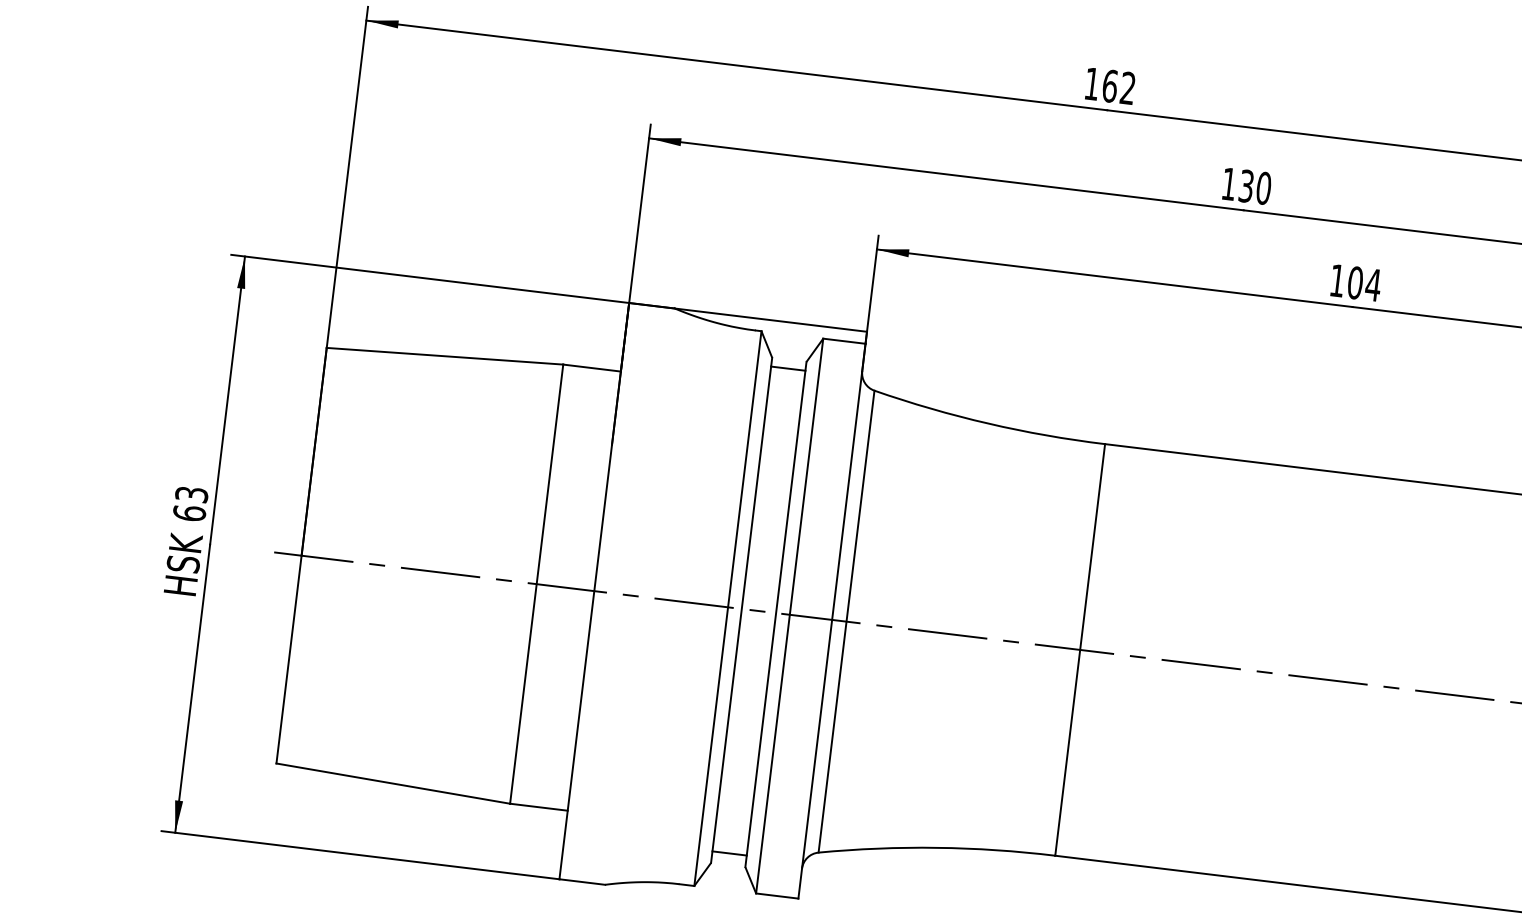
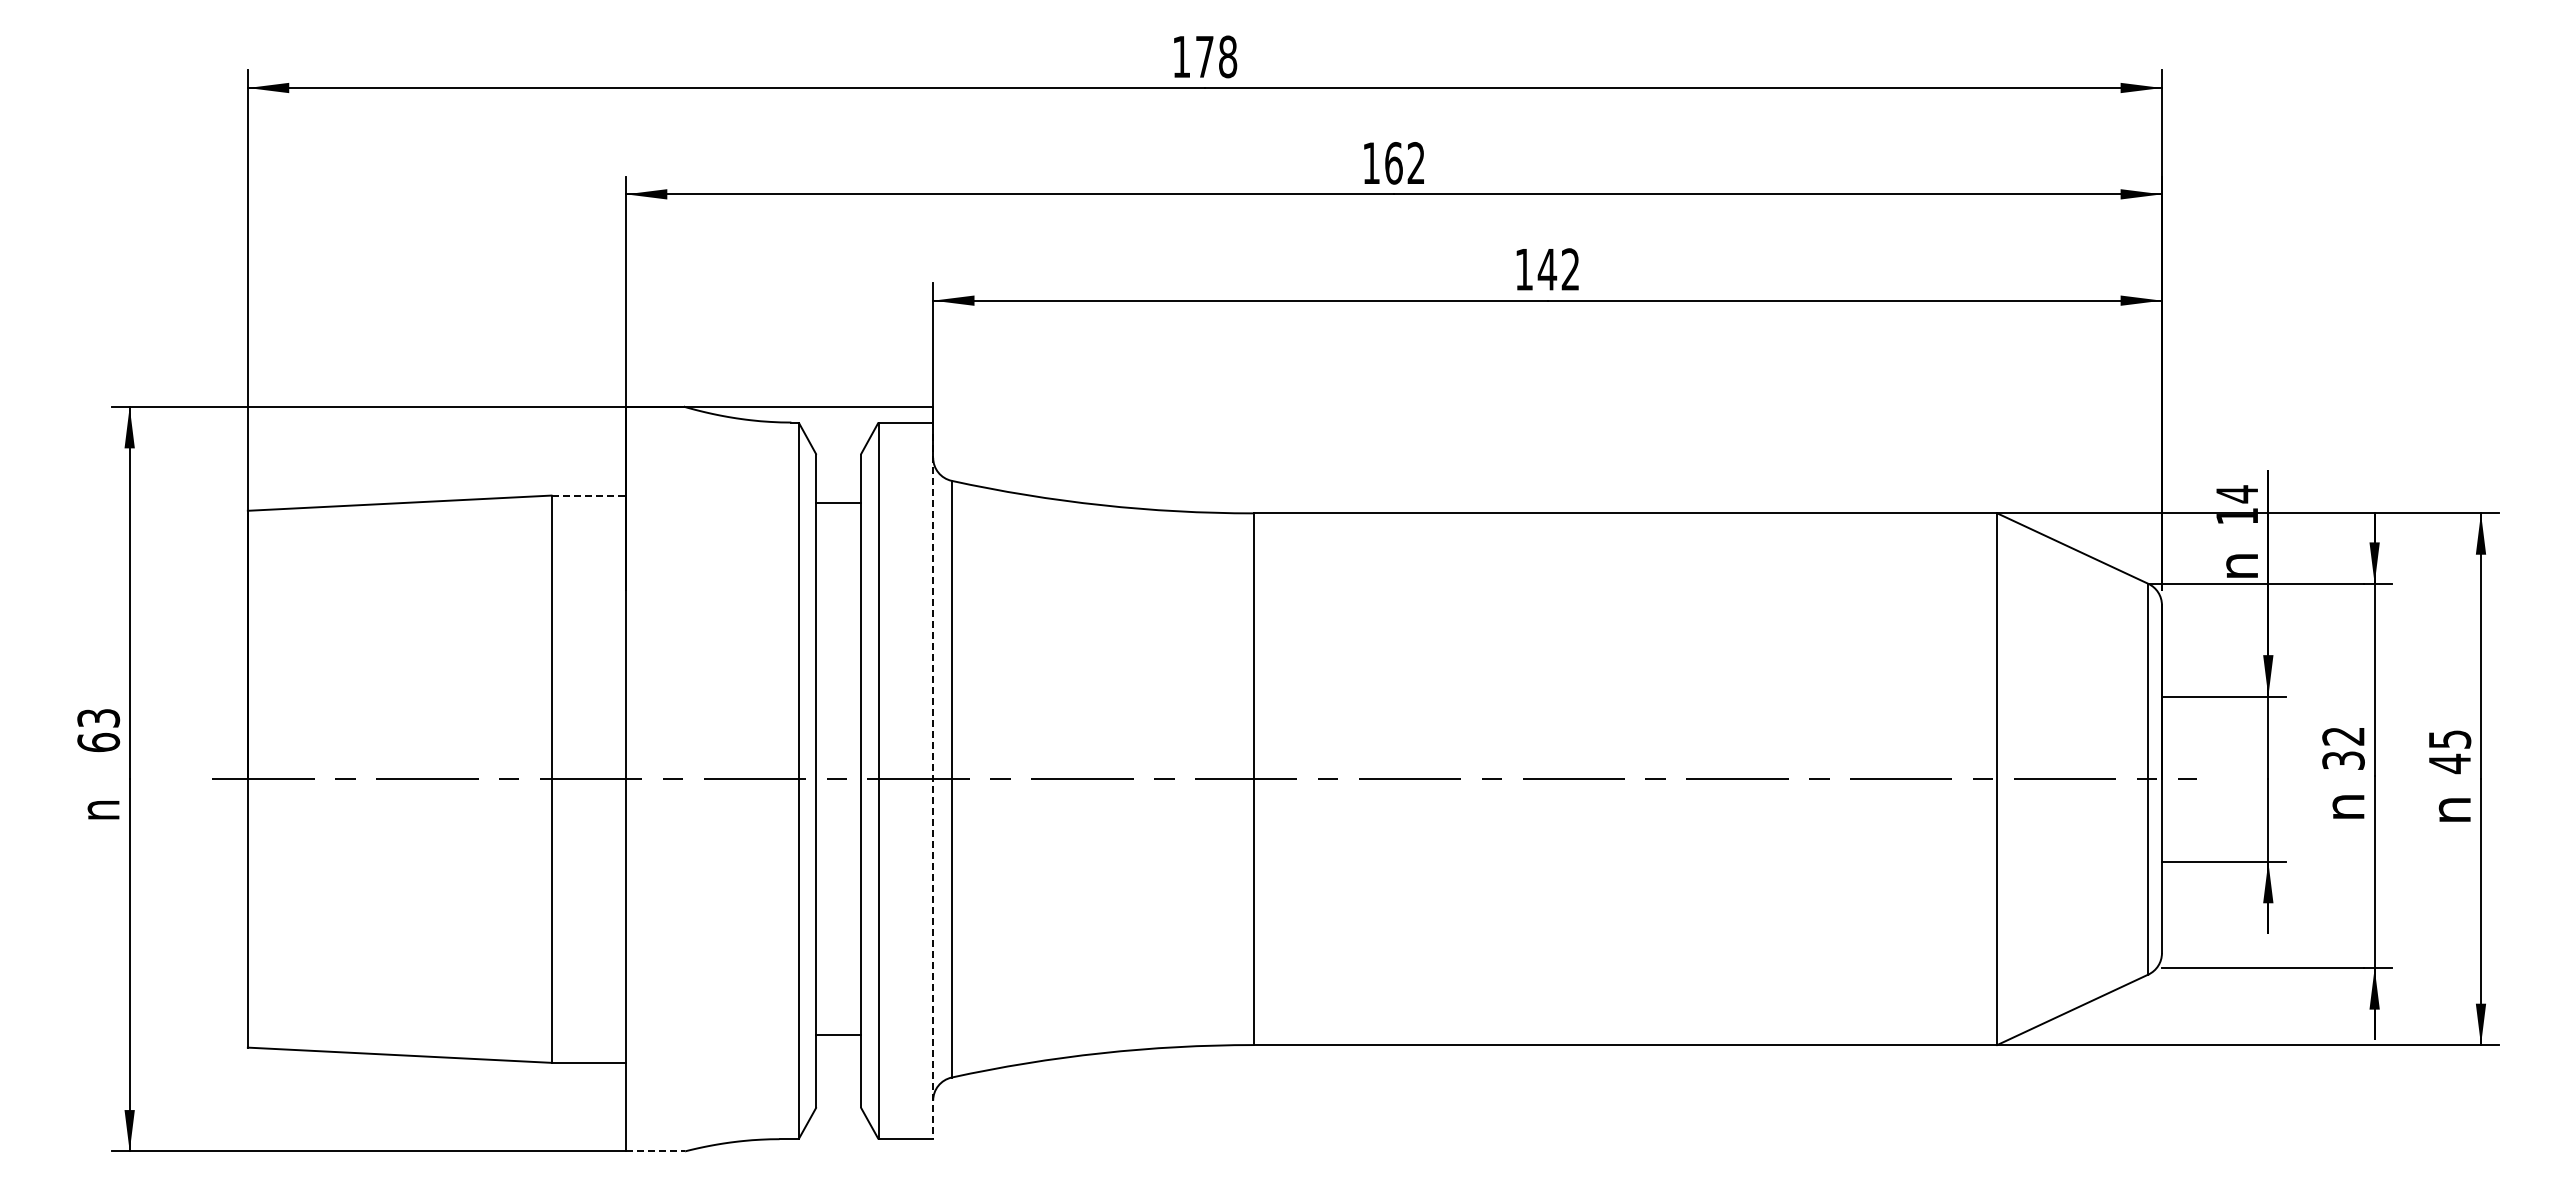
text: (1119, 86) -> (1216, 56), 162 -> 178
text: (1255, 187) -> (1405, 163), 130 -> 162
text: (1363, 283) -> (1558, 269), 104 -> 142
line: (592, 368) -> (589, 495), solid -> dashed
line: (788, 368) -> (838, 503), moved
text: (183, 563) -> (98, 807), HSK -> n
line: (832, 621) -> (933, 781), solid -> dashed
line: (729, 853) -> (838, 1035), moved
line: (582, 882) -> (655, 1151), solid -> dashed

